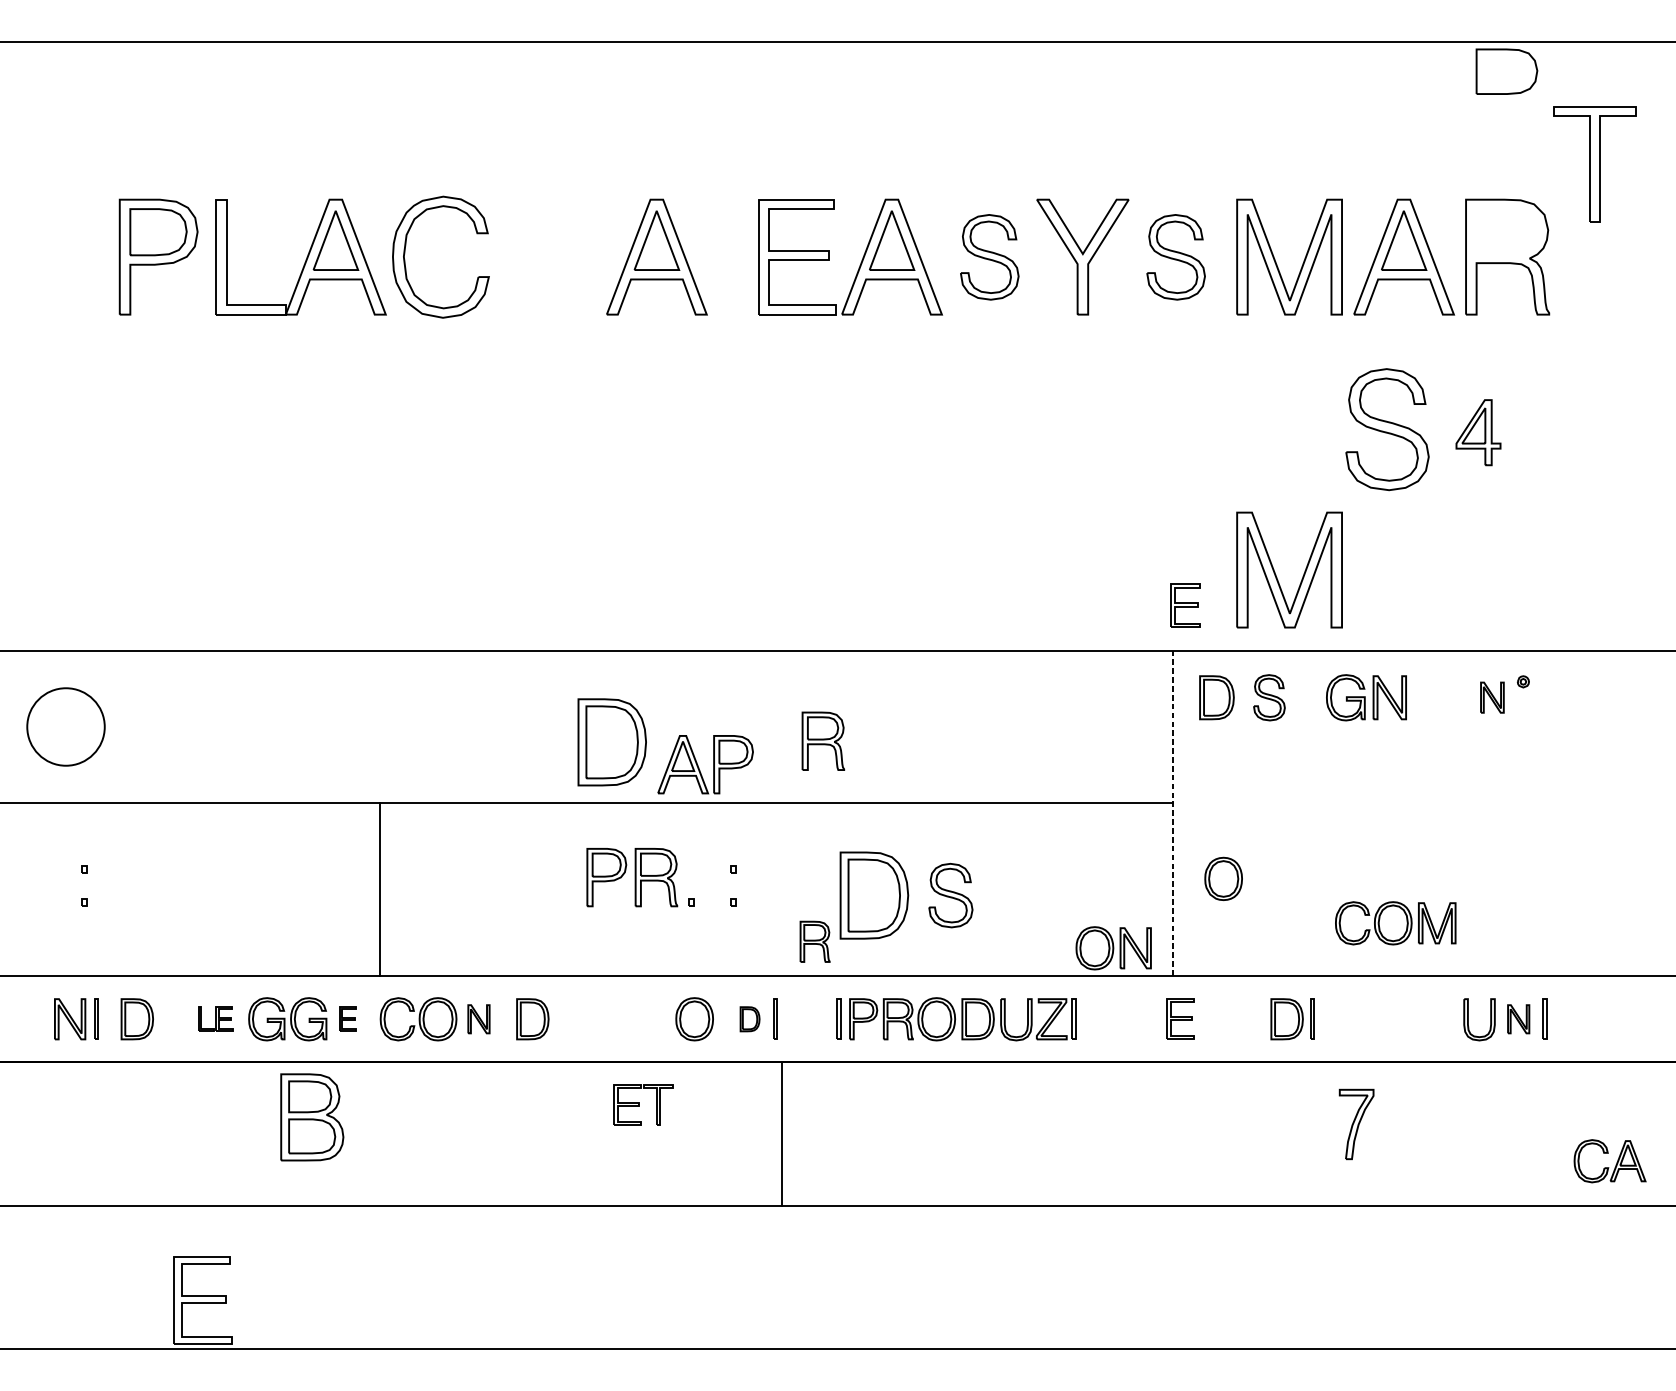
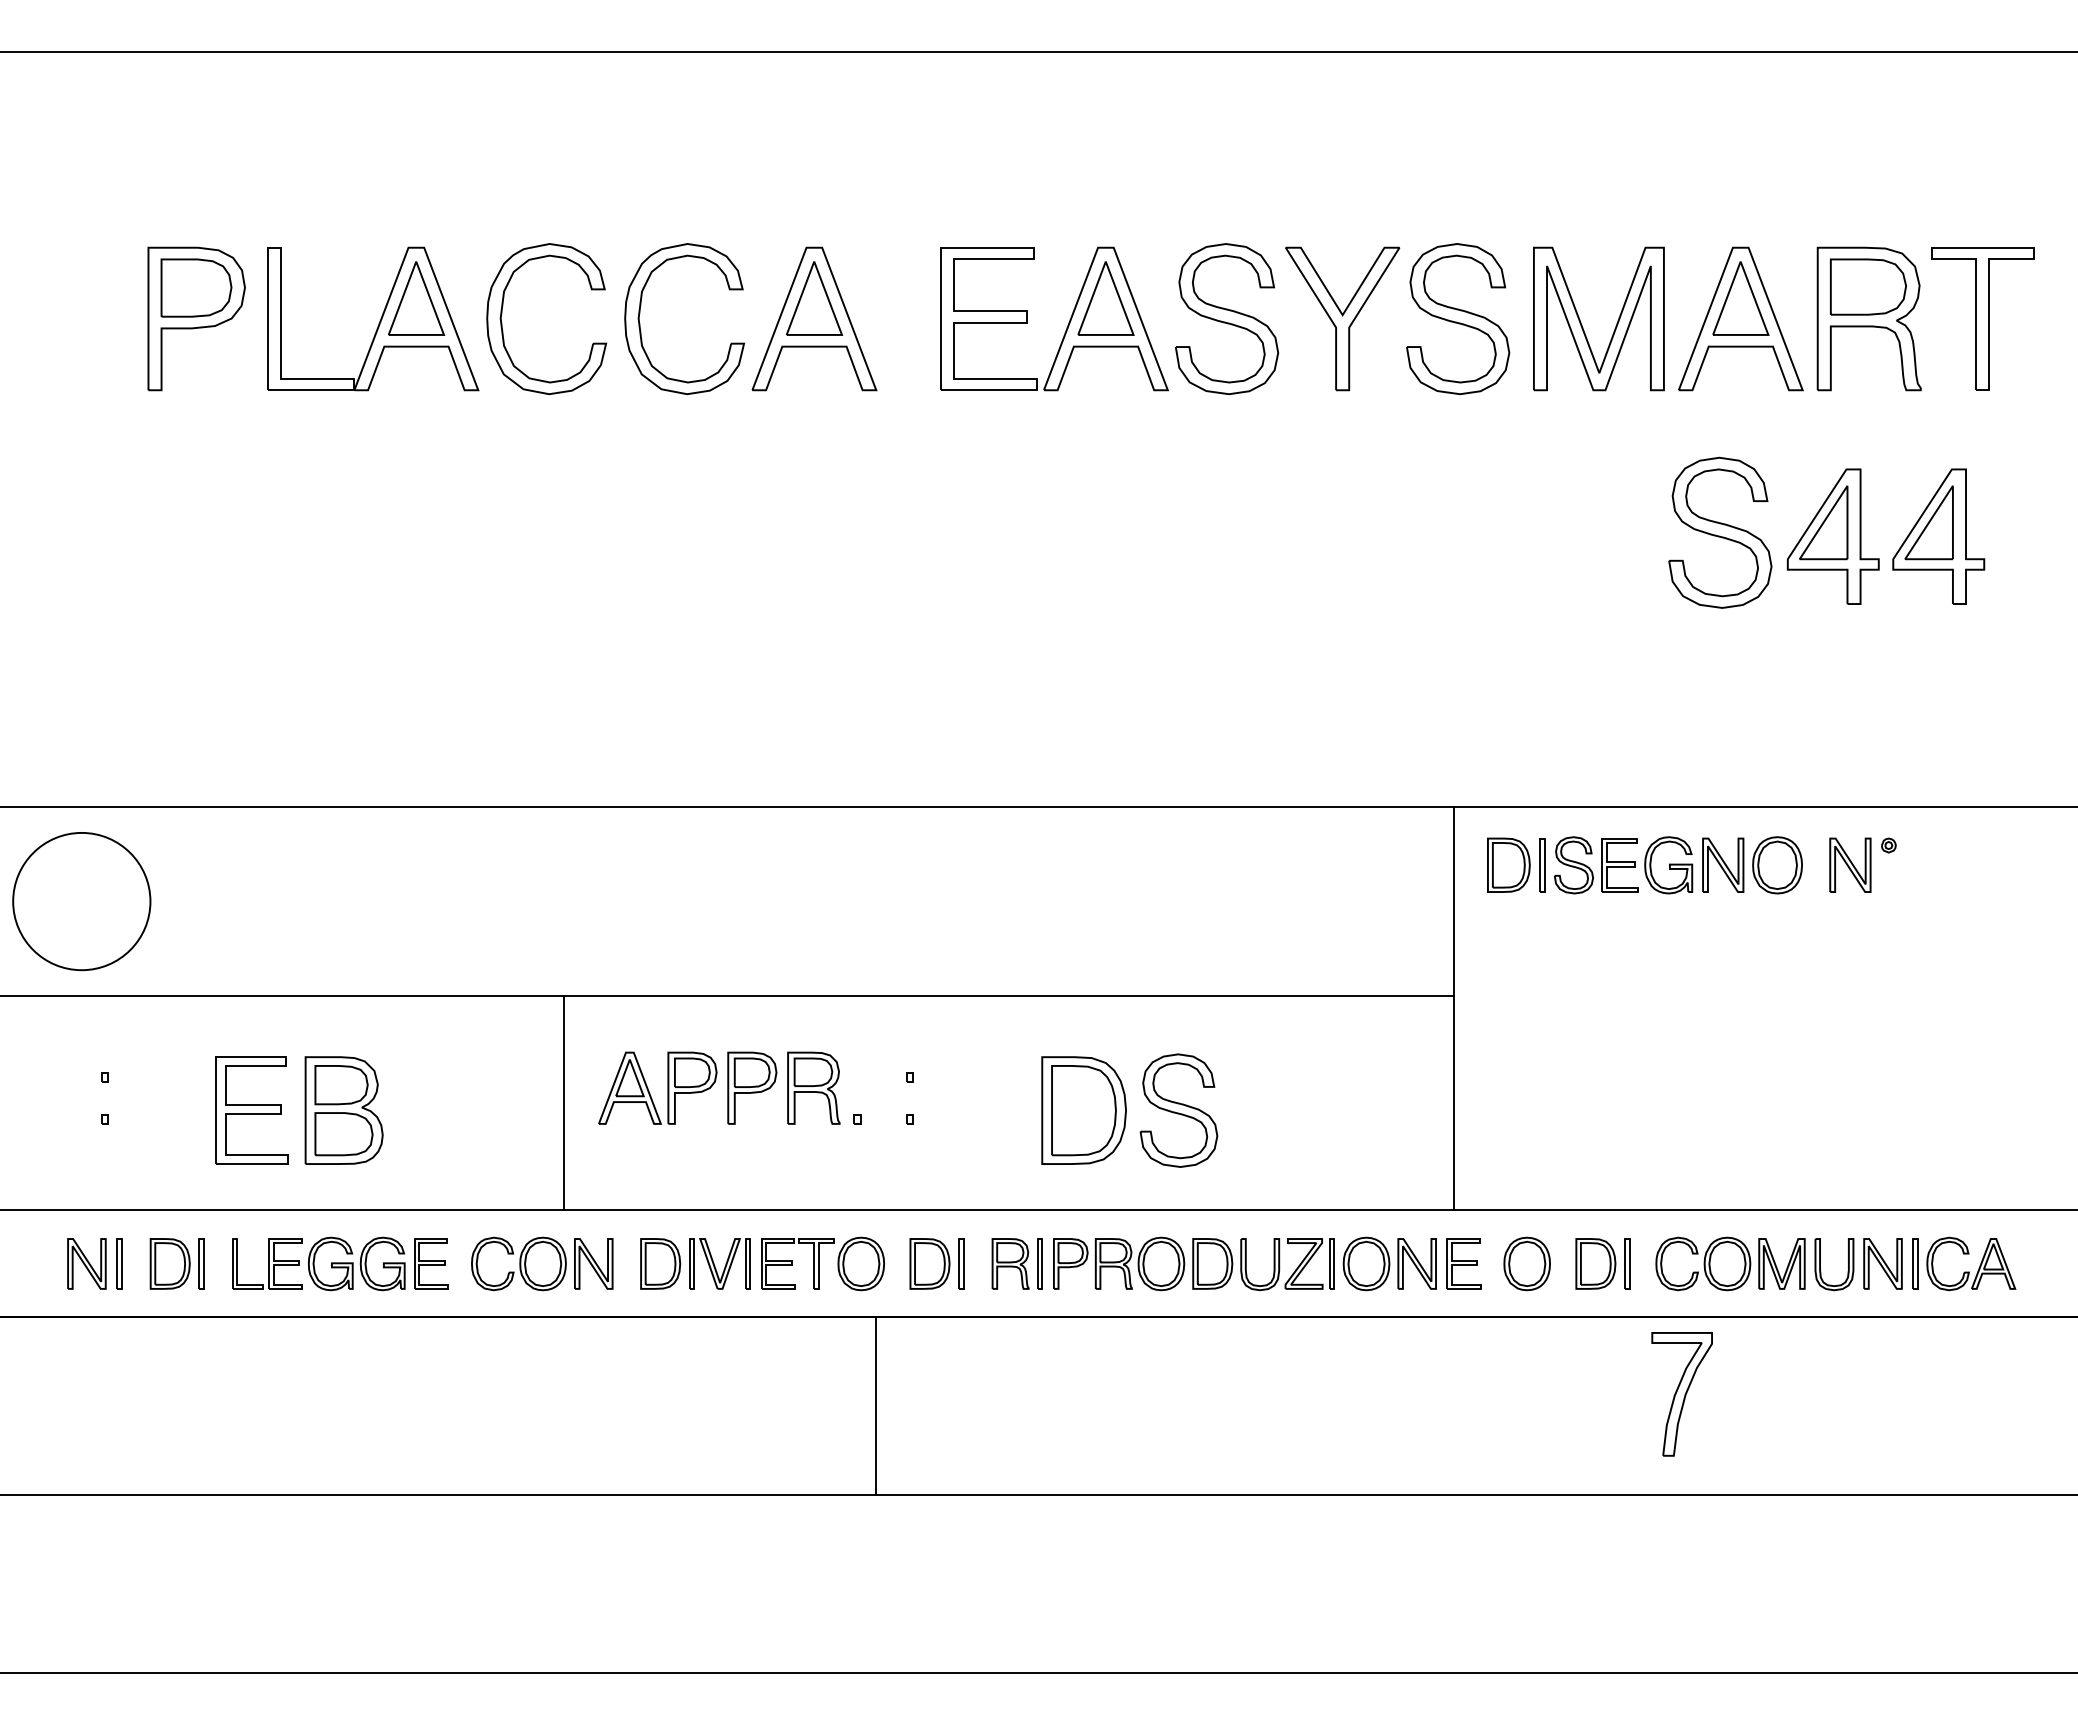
part: (1506, 71) -> (1868, 286), moved
part: (1594, 164) -> (1982, 318), moved
part: (990, 257) -> (1227, 319), size x1.43
part: (1176, 257) -> (1458, 319), size x1.43
part: (516, 260) -> (640, 323), added
part: (1477, 432) -> (1832, 536), size x1.67
part: (1563, 432) -> (1938, 536), added
part: (1276, 574) -> (1582, 712), removed
part: (1185, 605) -> (1619, 865), moved
part: (1244, 697) -> (1542, 865), added
part: (1433, 697) -> (1777, 865), added
part: (1492, 697) -> (1850, 864), size x1.43
circle: (65, 726) -> (81, 901), size x1.43
part: (823, 740) -> (1020, 918), removed
part: (611, 742) -> (758, 920), removed
part: (698, 766) -> (649, 1090), moved
line: (1173, 813) -> (1454, 1008), dashed -> solid
part: (1223, 878) -> (1526, 1263), moved
line: (379, 889) -> (563, 1102), moved
part: (950, 895) -> (1178, 1110), size x1.43
part: (1395, 922) -> (1730, 1263), moved
part: (815, 941) -> (1010, 1263), moved
part: (1113, 947) -> (1389, 1263), moved
part: (162, 1018) -> (201, 1263), added
part: (215, 1018) -> (267, 1263), size x1.67
part: (348, 1018) -> (431, 1263), size x1.67
part: (478, 1018) -> (593, 1263), size x1.43
part: (580, 1018) -> (719, 1263), added
part: (749, 1018) -> (929, 1263), size x1.67
part: (1518, 1018) -> (1882, 1263), size x1.43
part: (643, 1104) -> (797, 1263), moved
part: (311, 1117) -> (343, 1110), moved
part: (1356, 1124) -> (1681, 1394), size x1.43
line: (781, 1133) -> (875, 1405), moved
part: (1616, 1162) -> (1979, 1265), moved
part: (202, 1300) -> (251, 1110), moved

